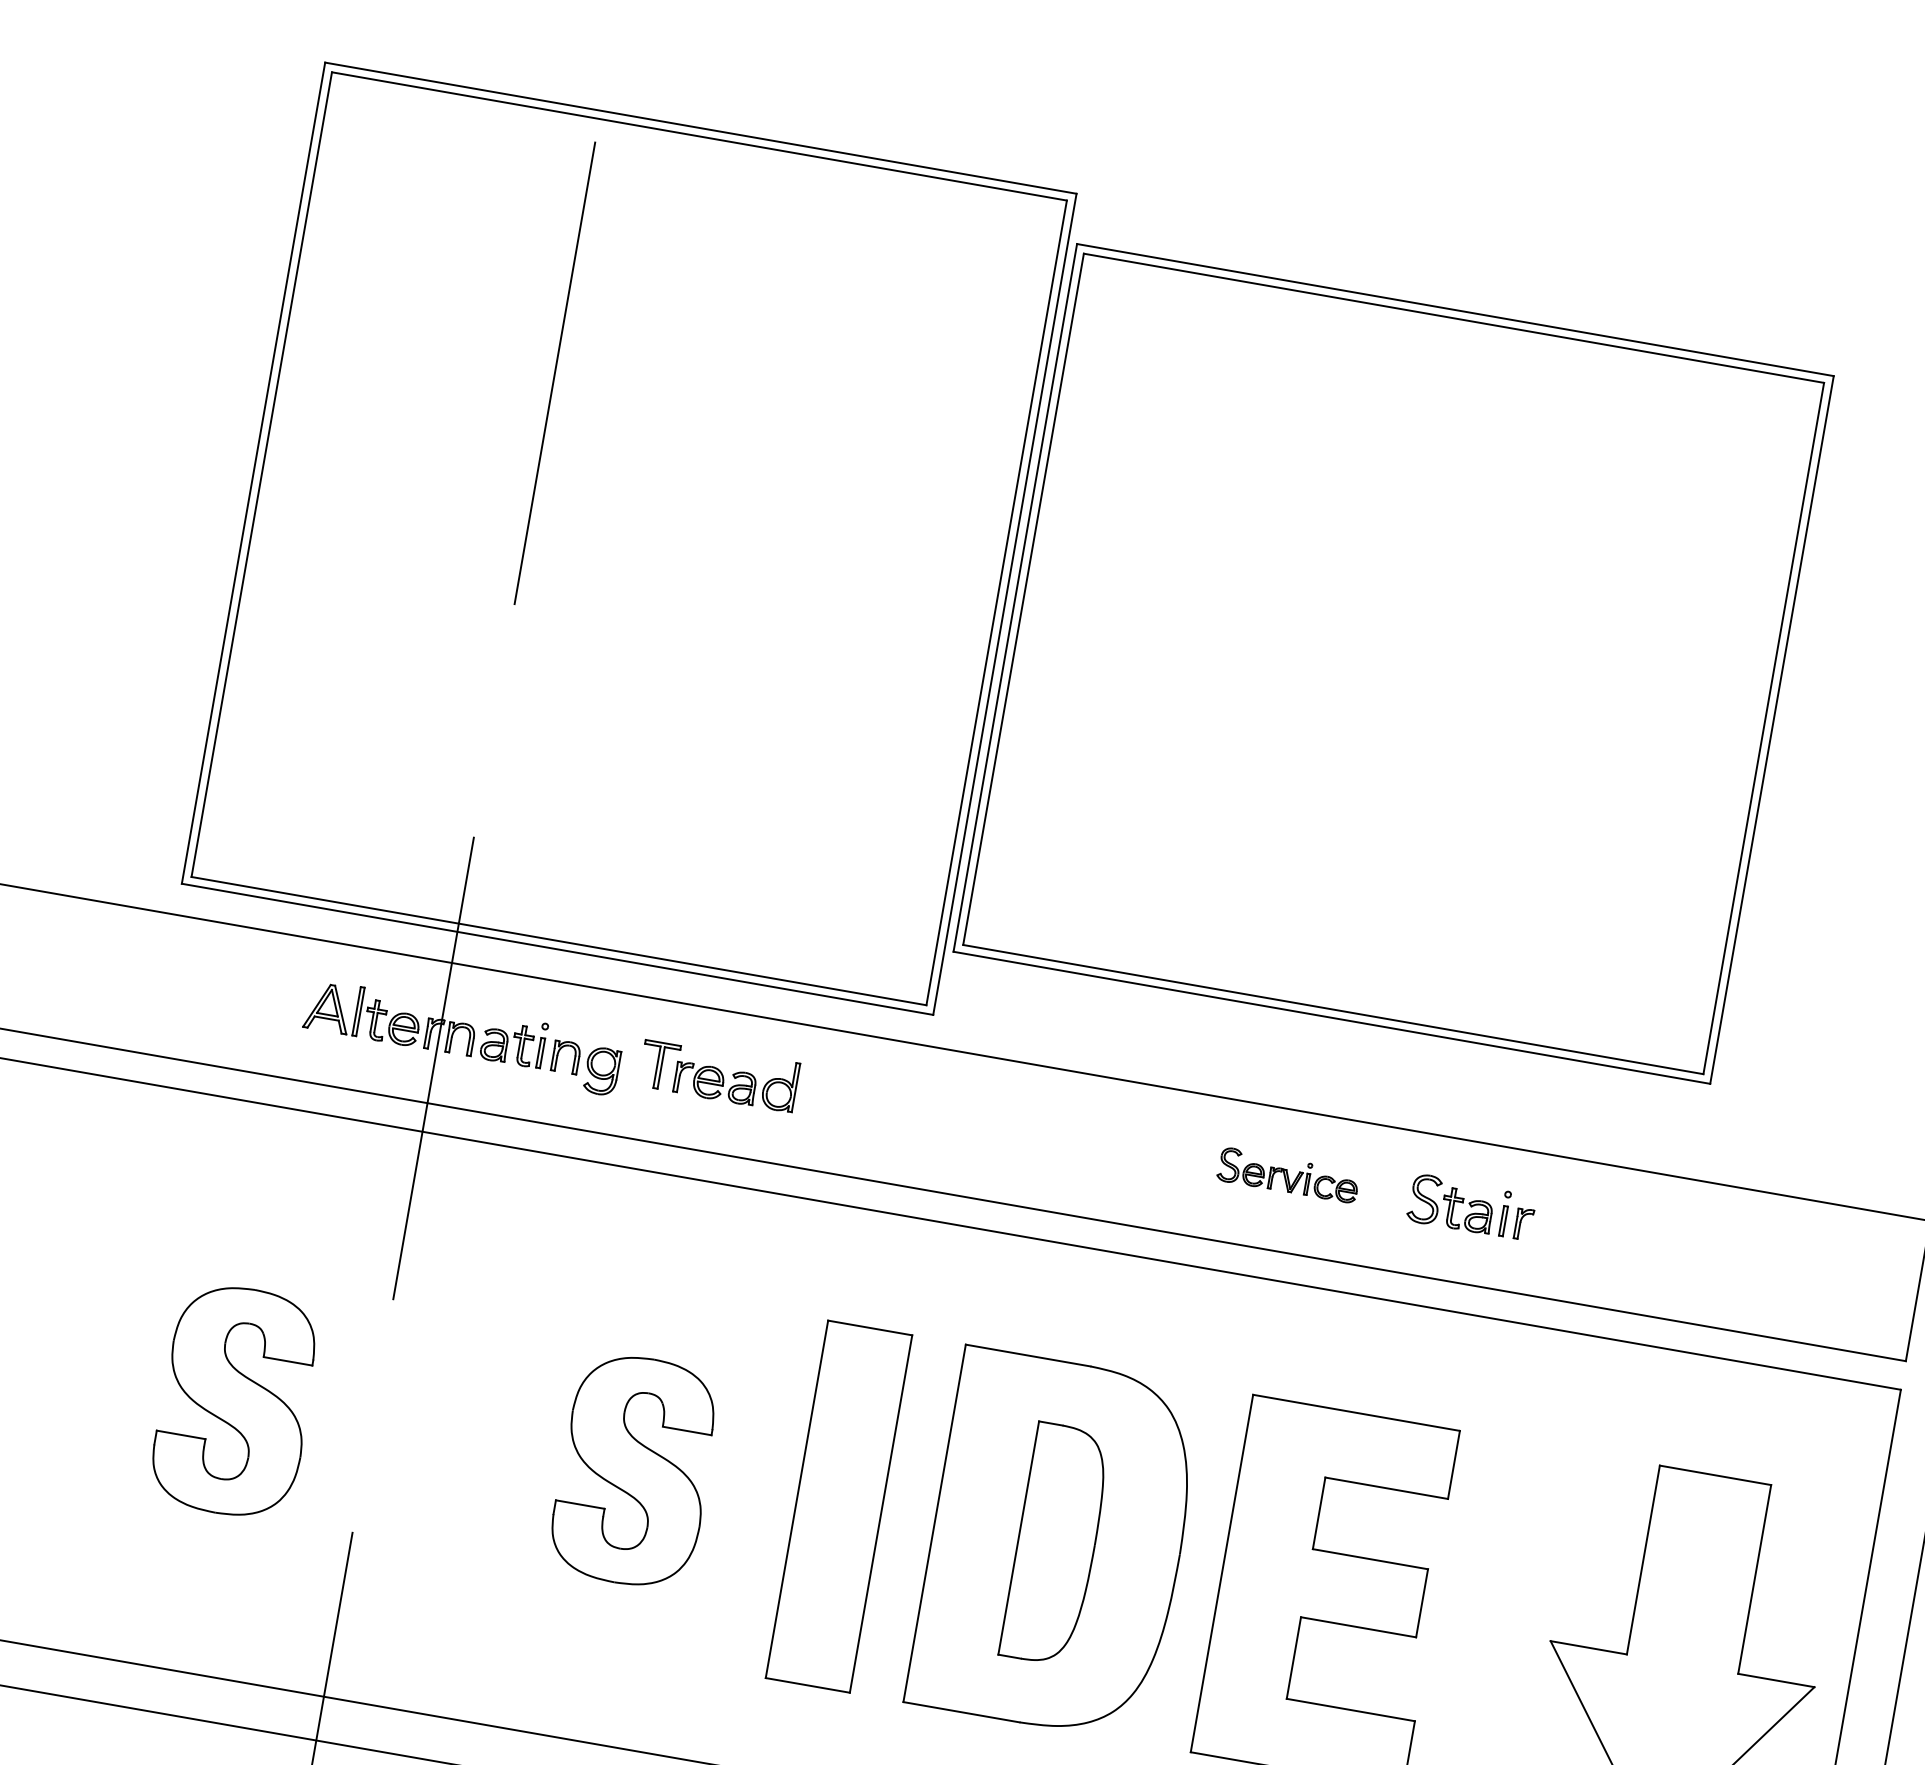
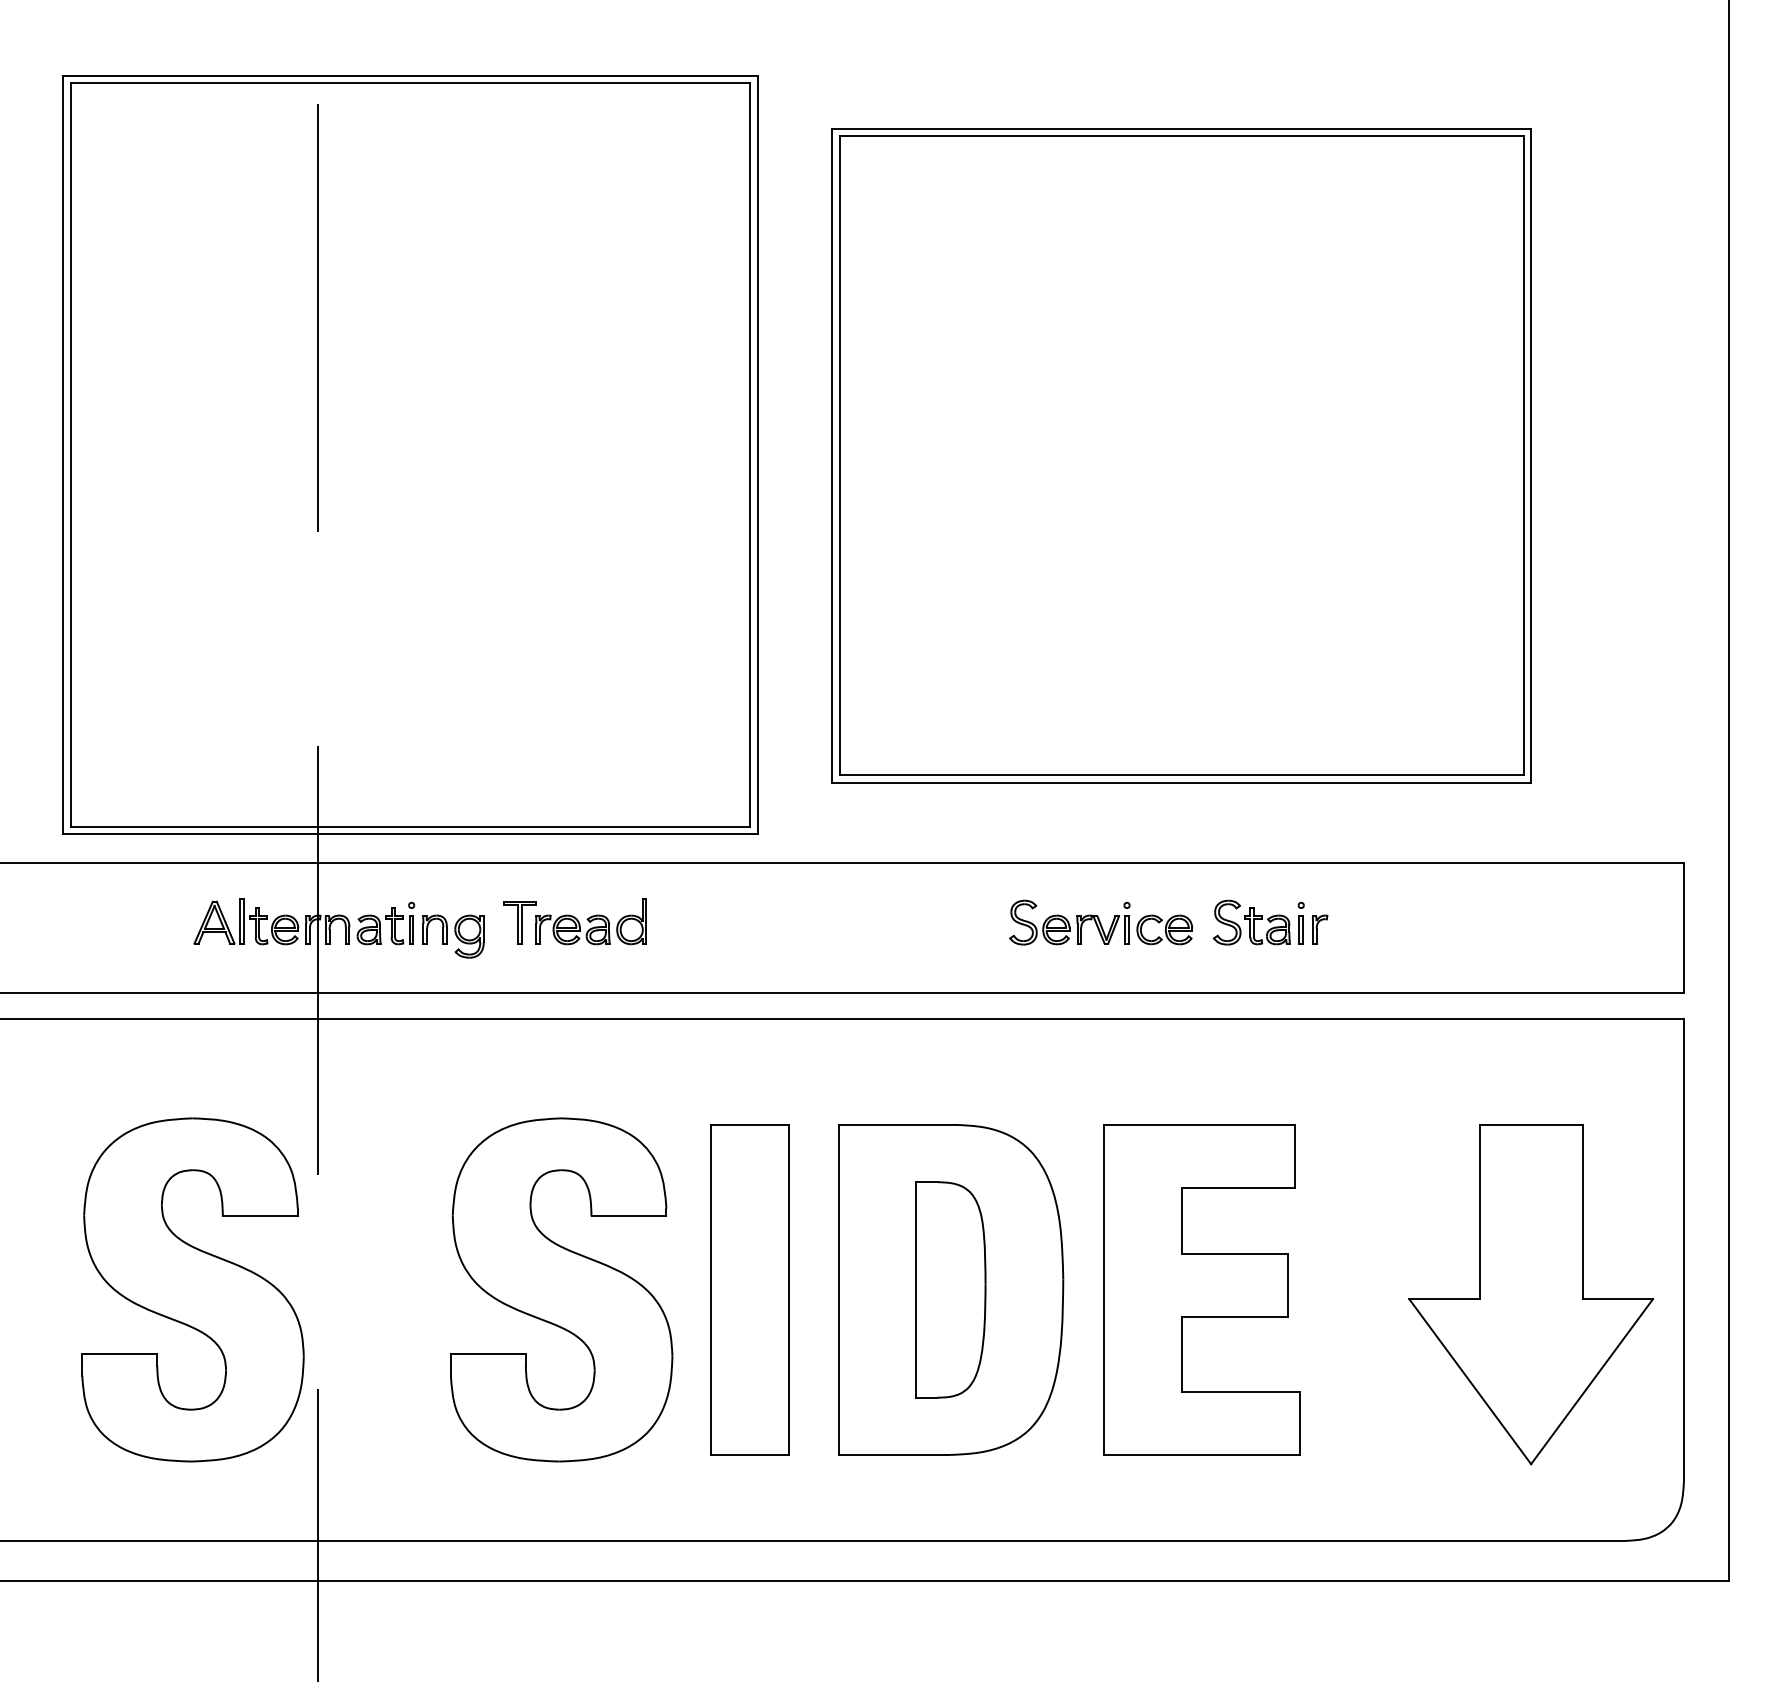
part: (1393, 663) -> (1181, 455), moved
part: (1288, 1175) -> (1101, 922), size x1.43
part: (235, 1400) -> (192, 1289), size x1.67
part: (634, 1470) -> (561, 1289), size x1.67

